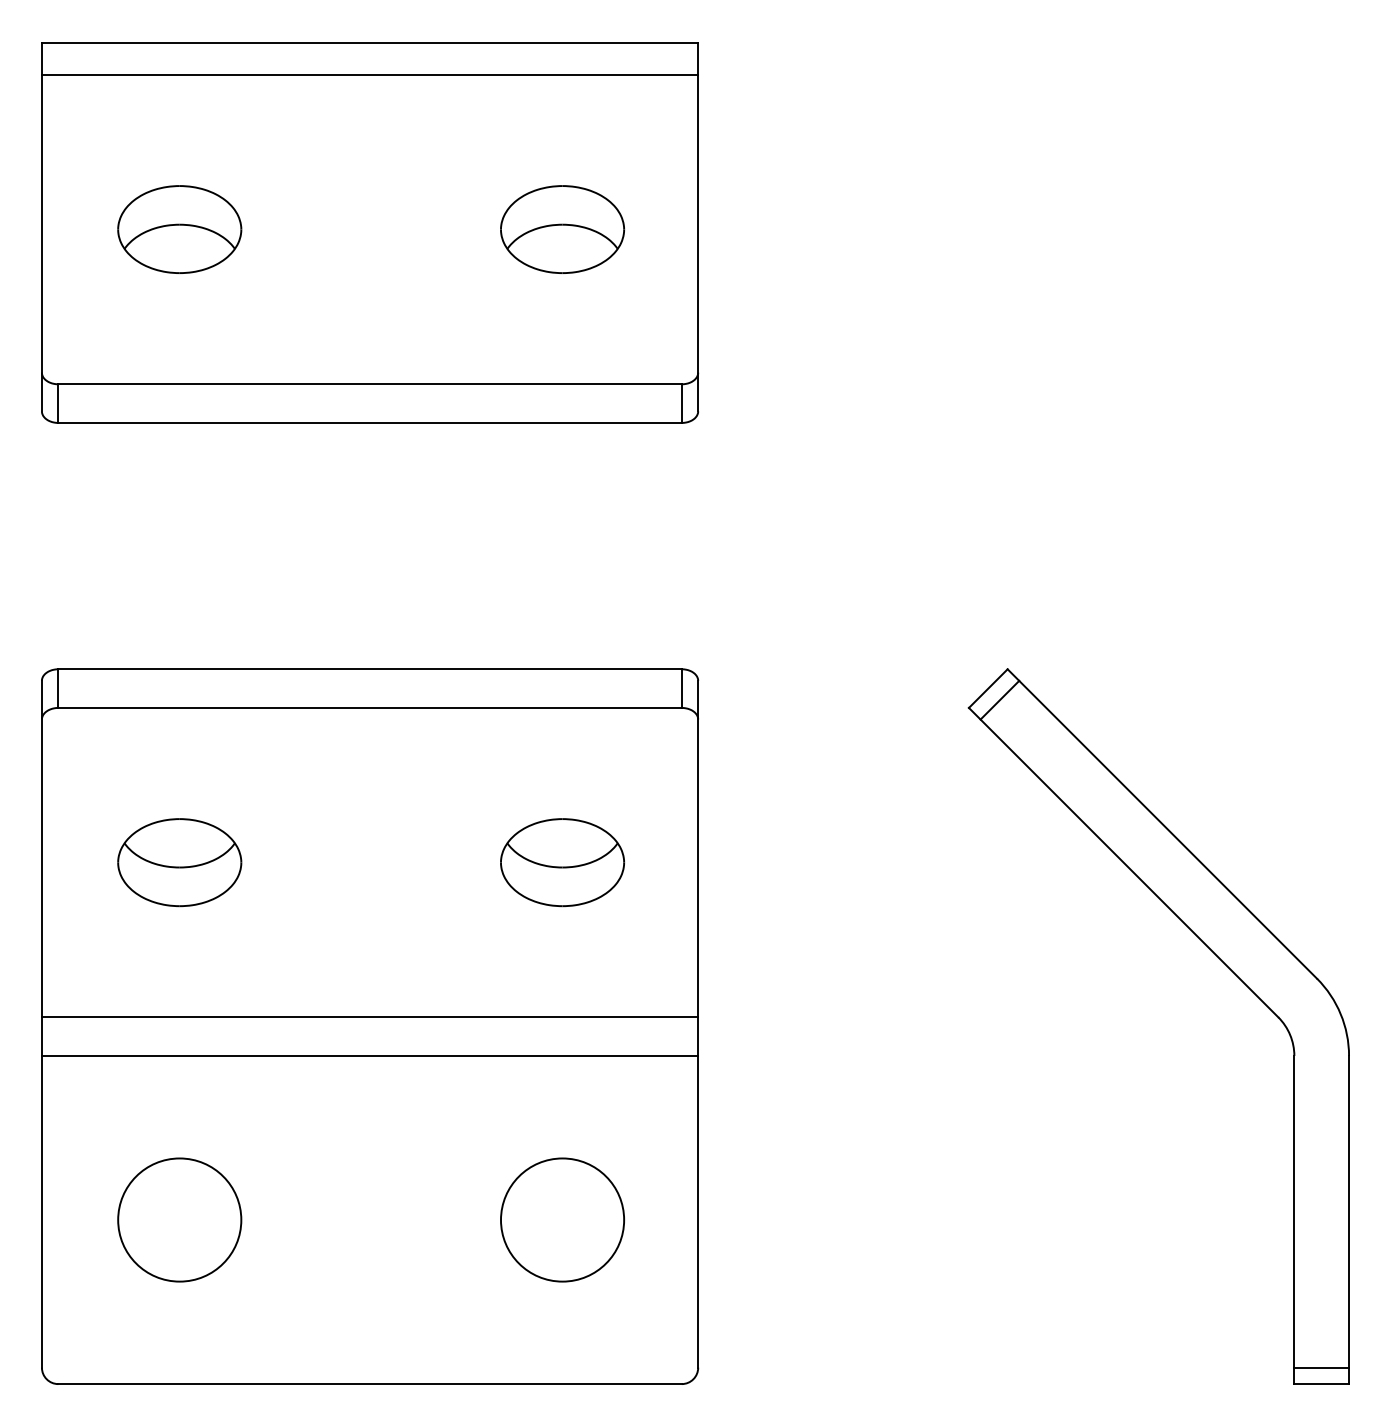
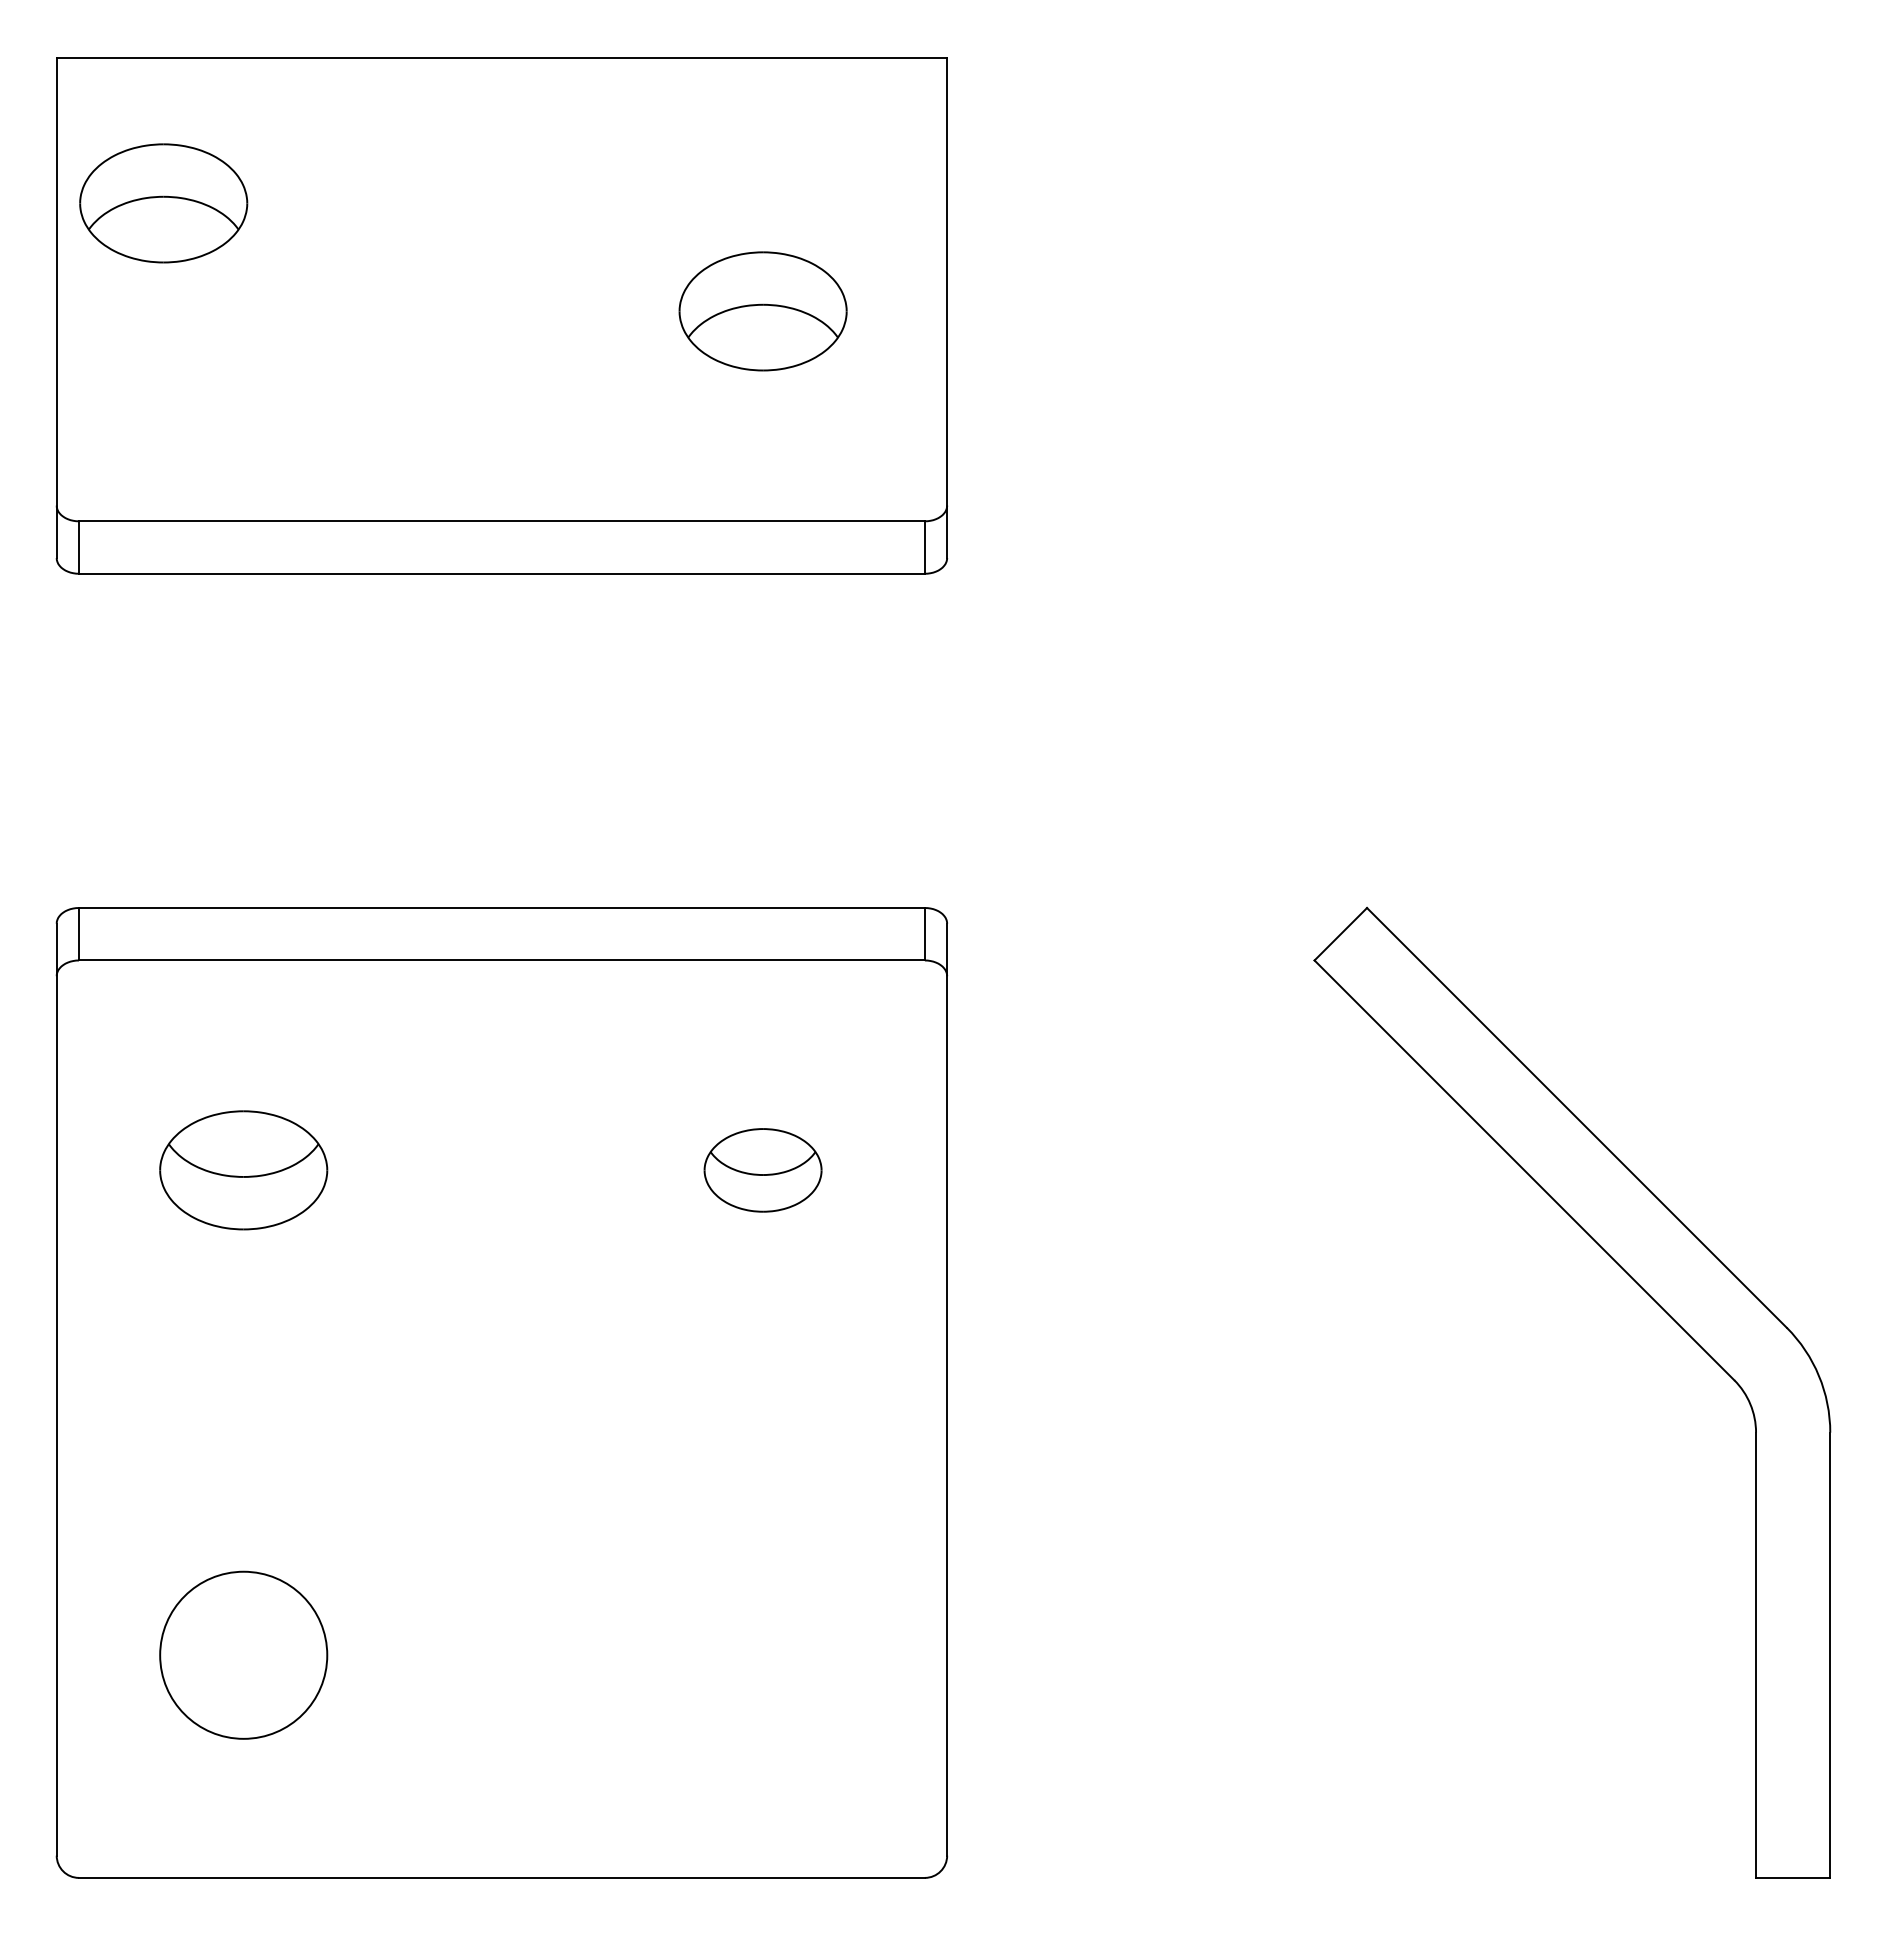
line: (369, 74) -> (501, 101), removed
part: (179, 229) -> (163, 203), moved
line: (999, 699) -> (1356, 949), removed
part: (562, 862) -> (762, 1170), size x0.7
line: (369, 1017) -> (501, 1380), removed
line: (369, 1055) -> (501, 1432), removed
circle: (562, 1219) -> (762, 1654), removed
line: (1321, 1367) -> (1793, 1855), removed

